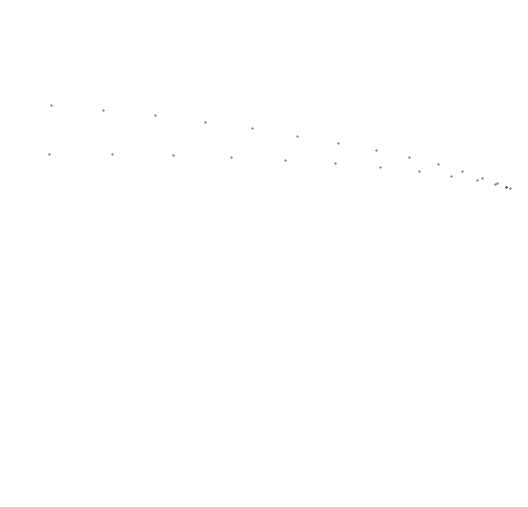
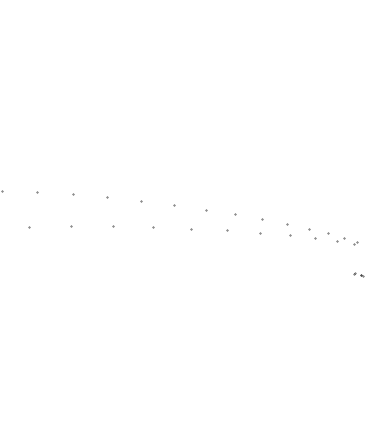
part: (502, 185) -> (358, 274), moved

